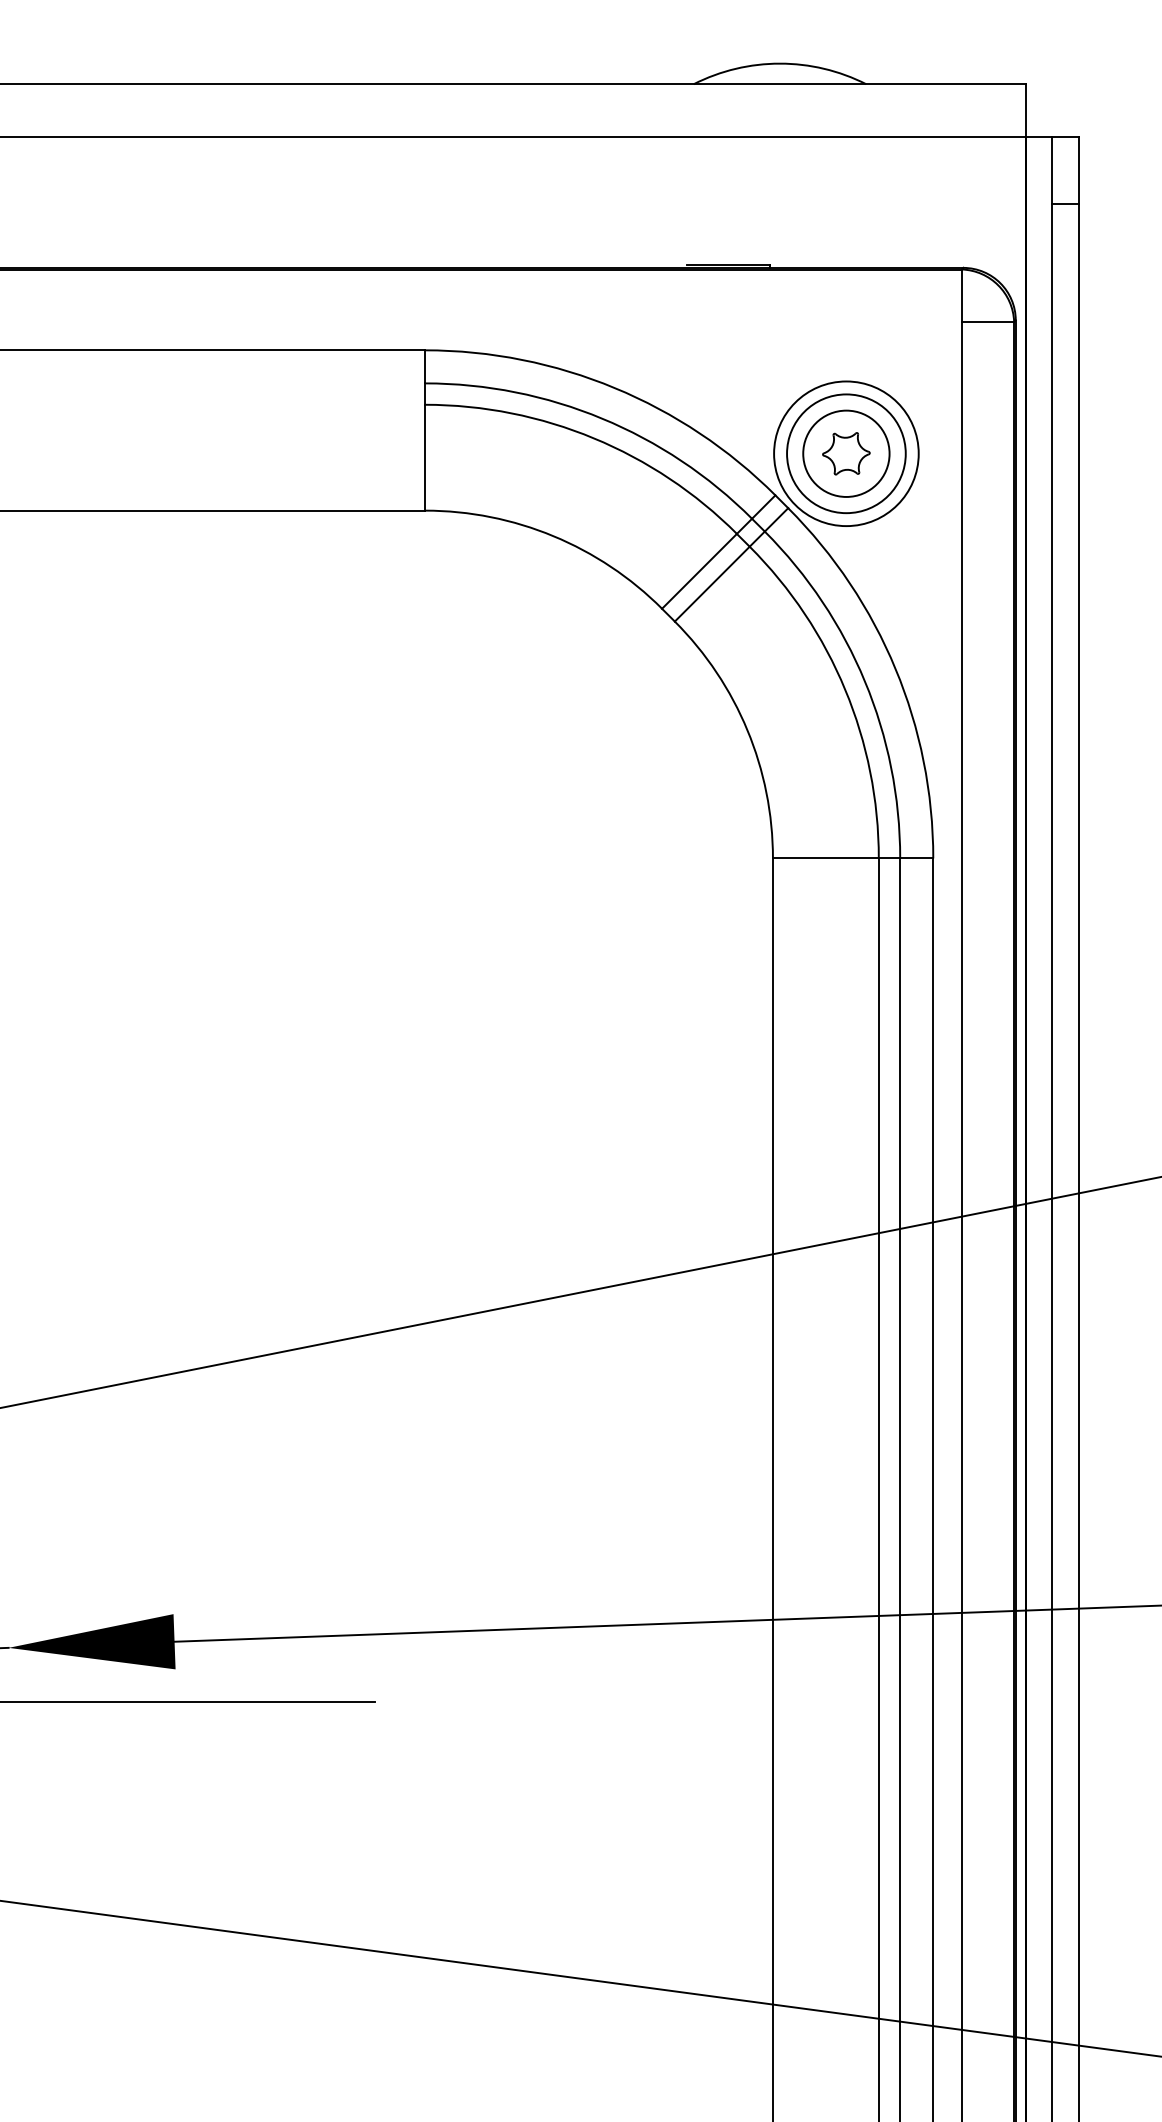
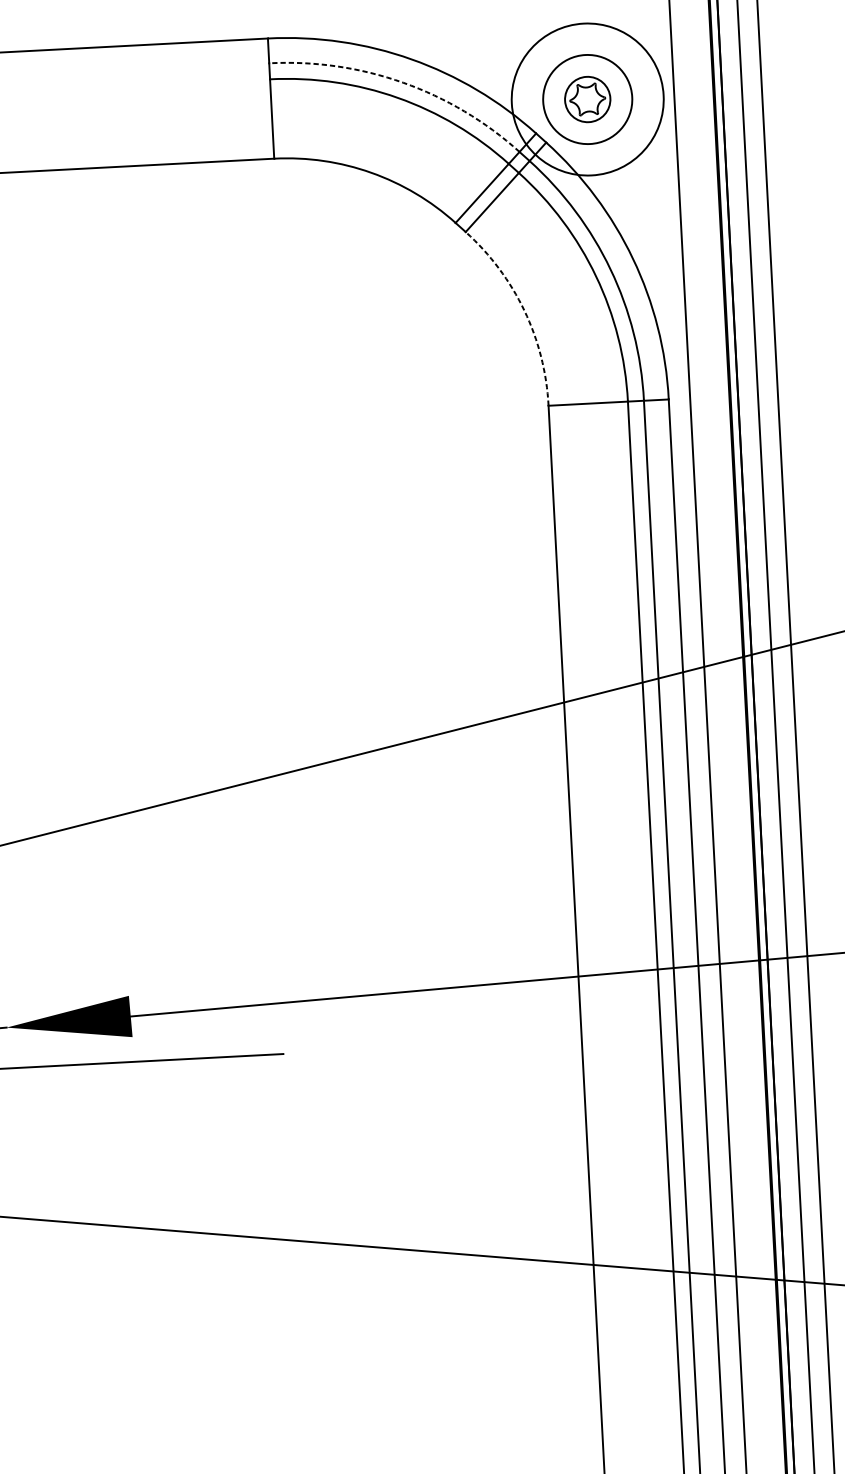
arc: (602, 418) -> (403, 82), solid -> dashed
circle: (846, 453) -> (587, 99), size x0.7
circle: (846, 453) -> (587, 99), size x1.4
arc: (747, 730) -> (524, 310), solid -> dashed

